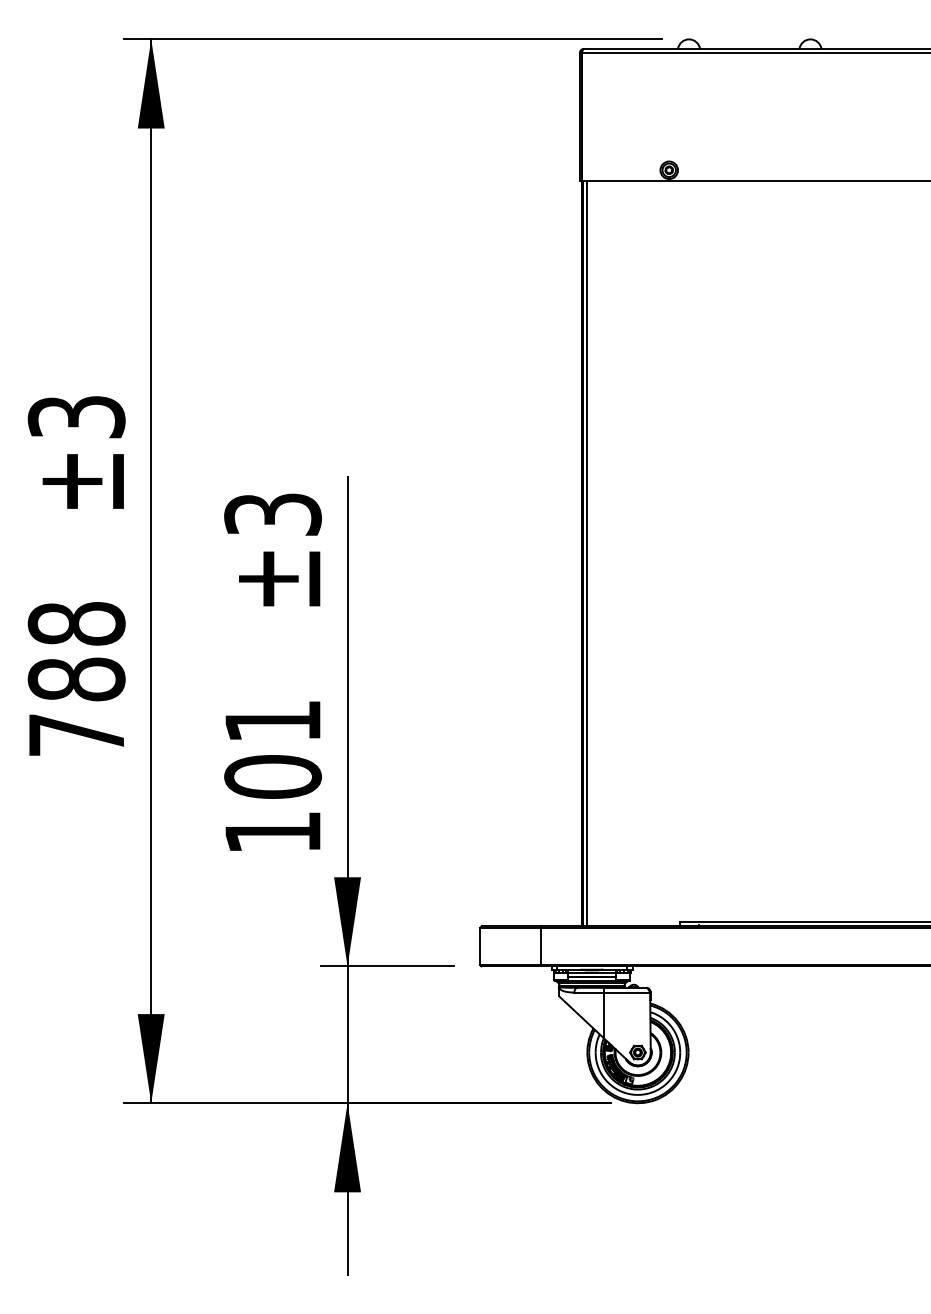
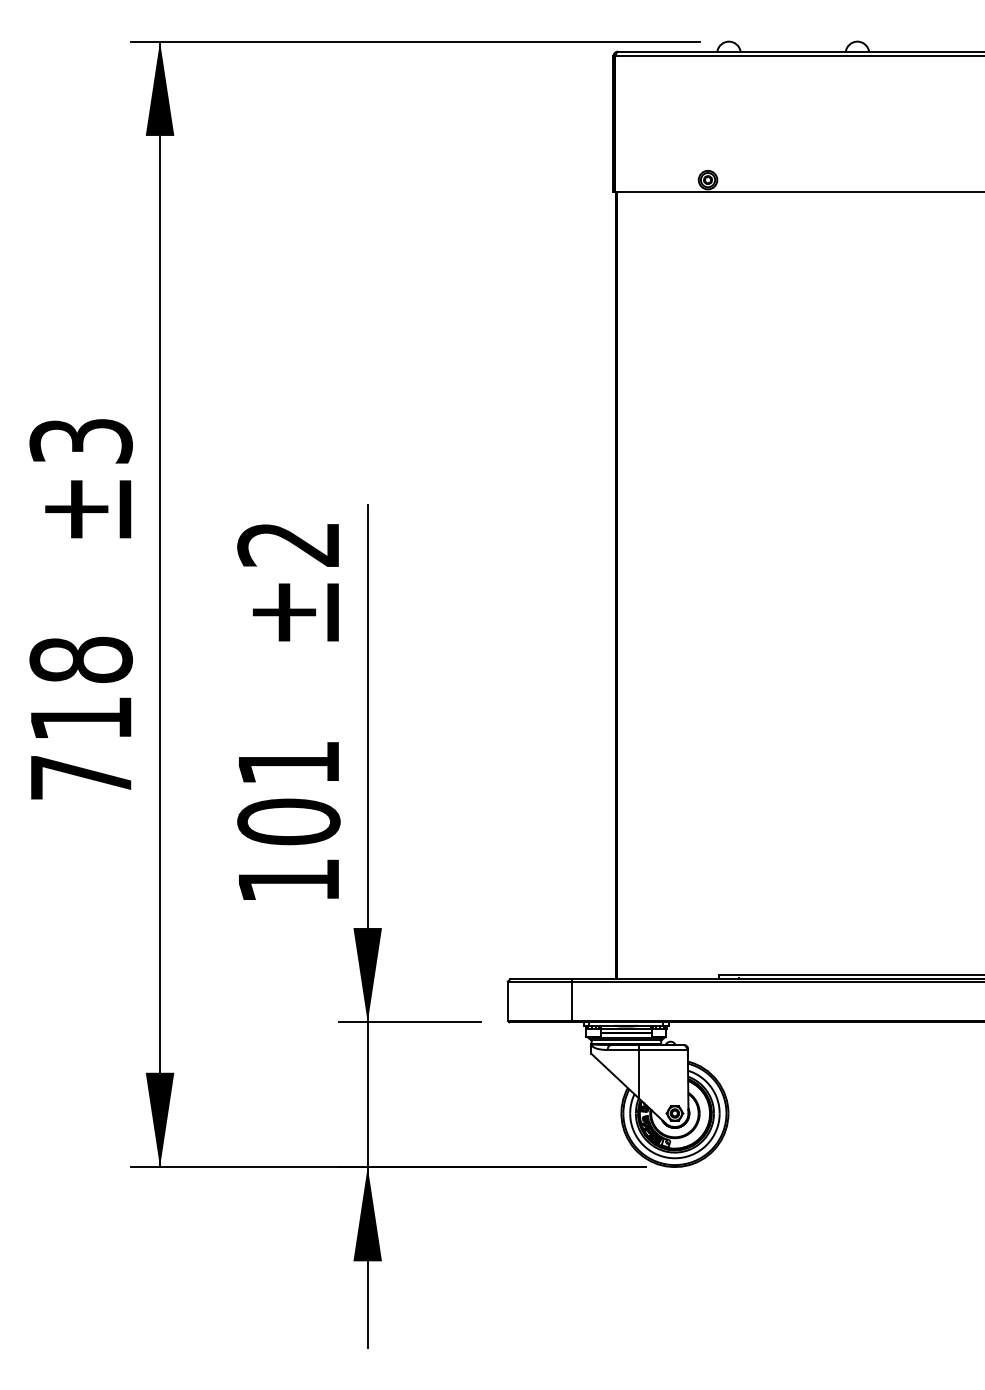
text: (272, 514) -> (288, 544), ±3 -> ±2
line: (586, 553) -> (620, 585), removed
text: (76, 679) -> (80, 718), 788 -> 718

